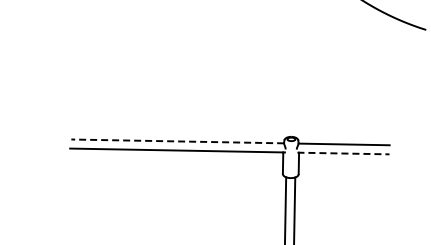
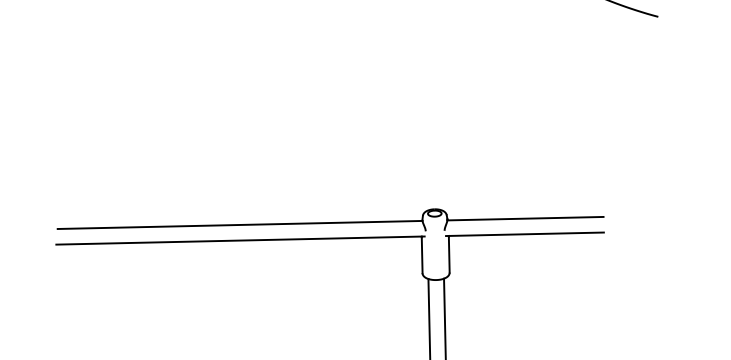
line: (177, 141) -> (239, 225), dashed -> solid
line: (343, 153) -> (525, 234), dashed -> solid

